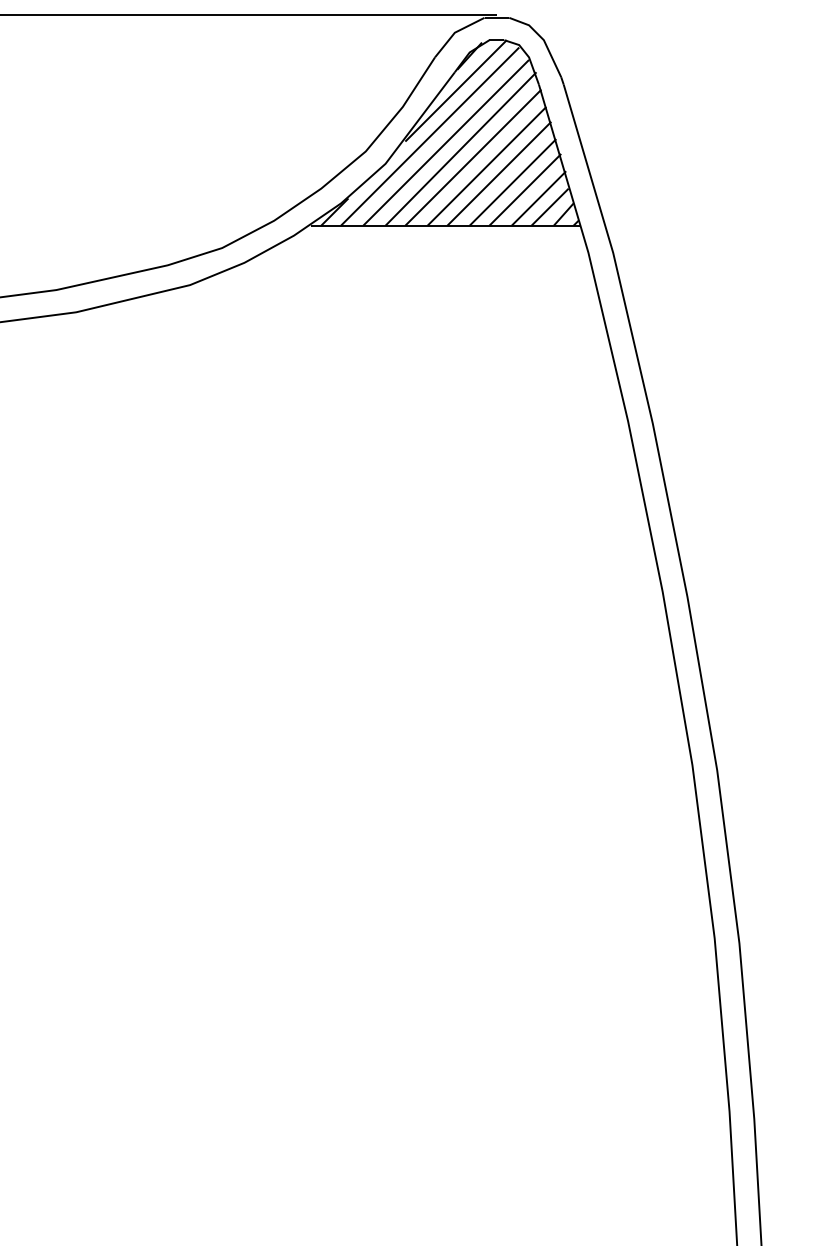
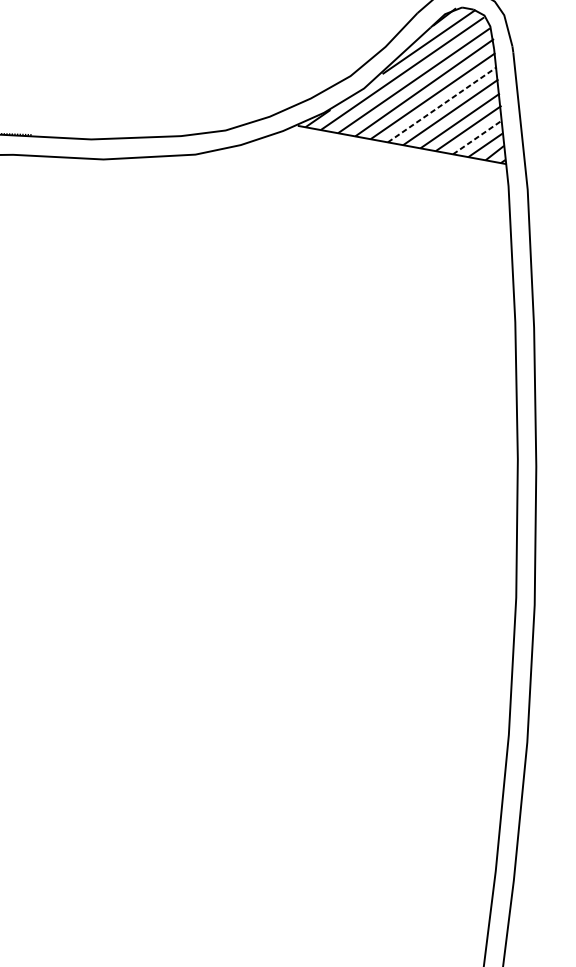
line: (487, 166) -> (442, 105), solid -> dashed
line: (539, 198) -> (478, 137), solid -> dashed

